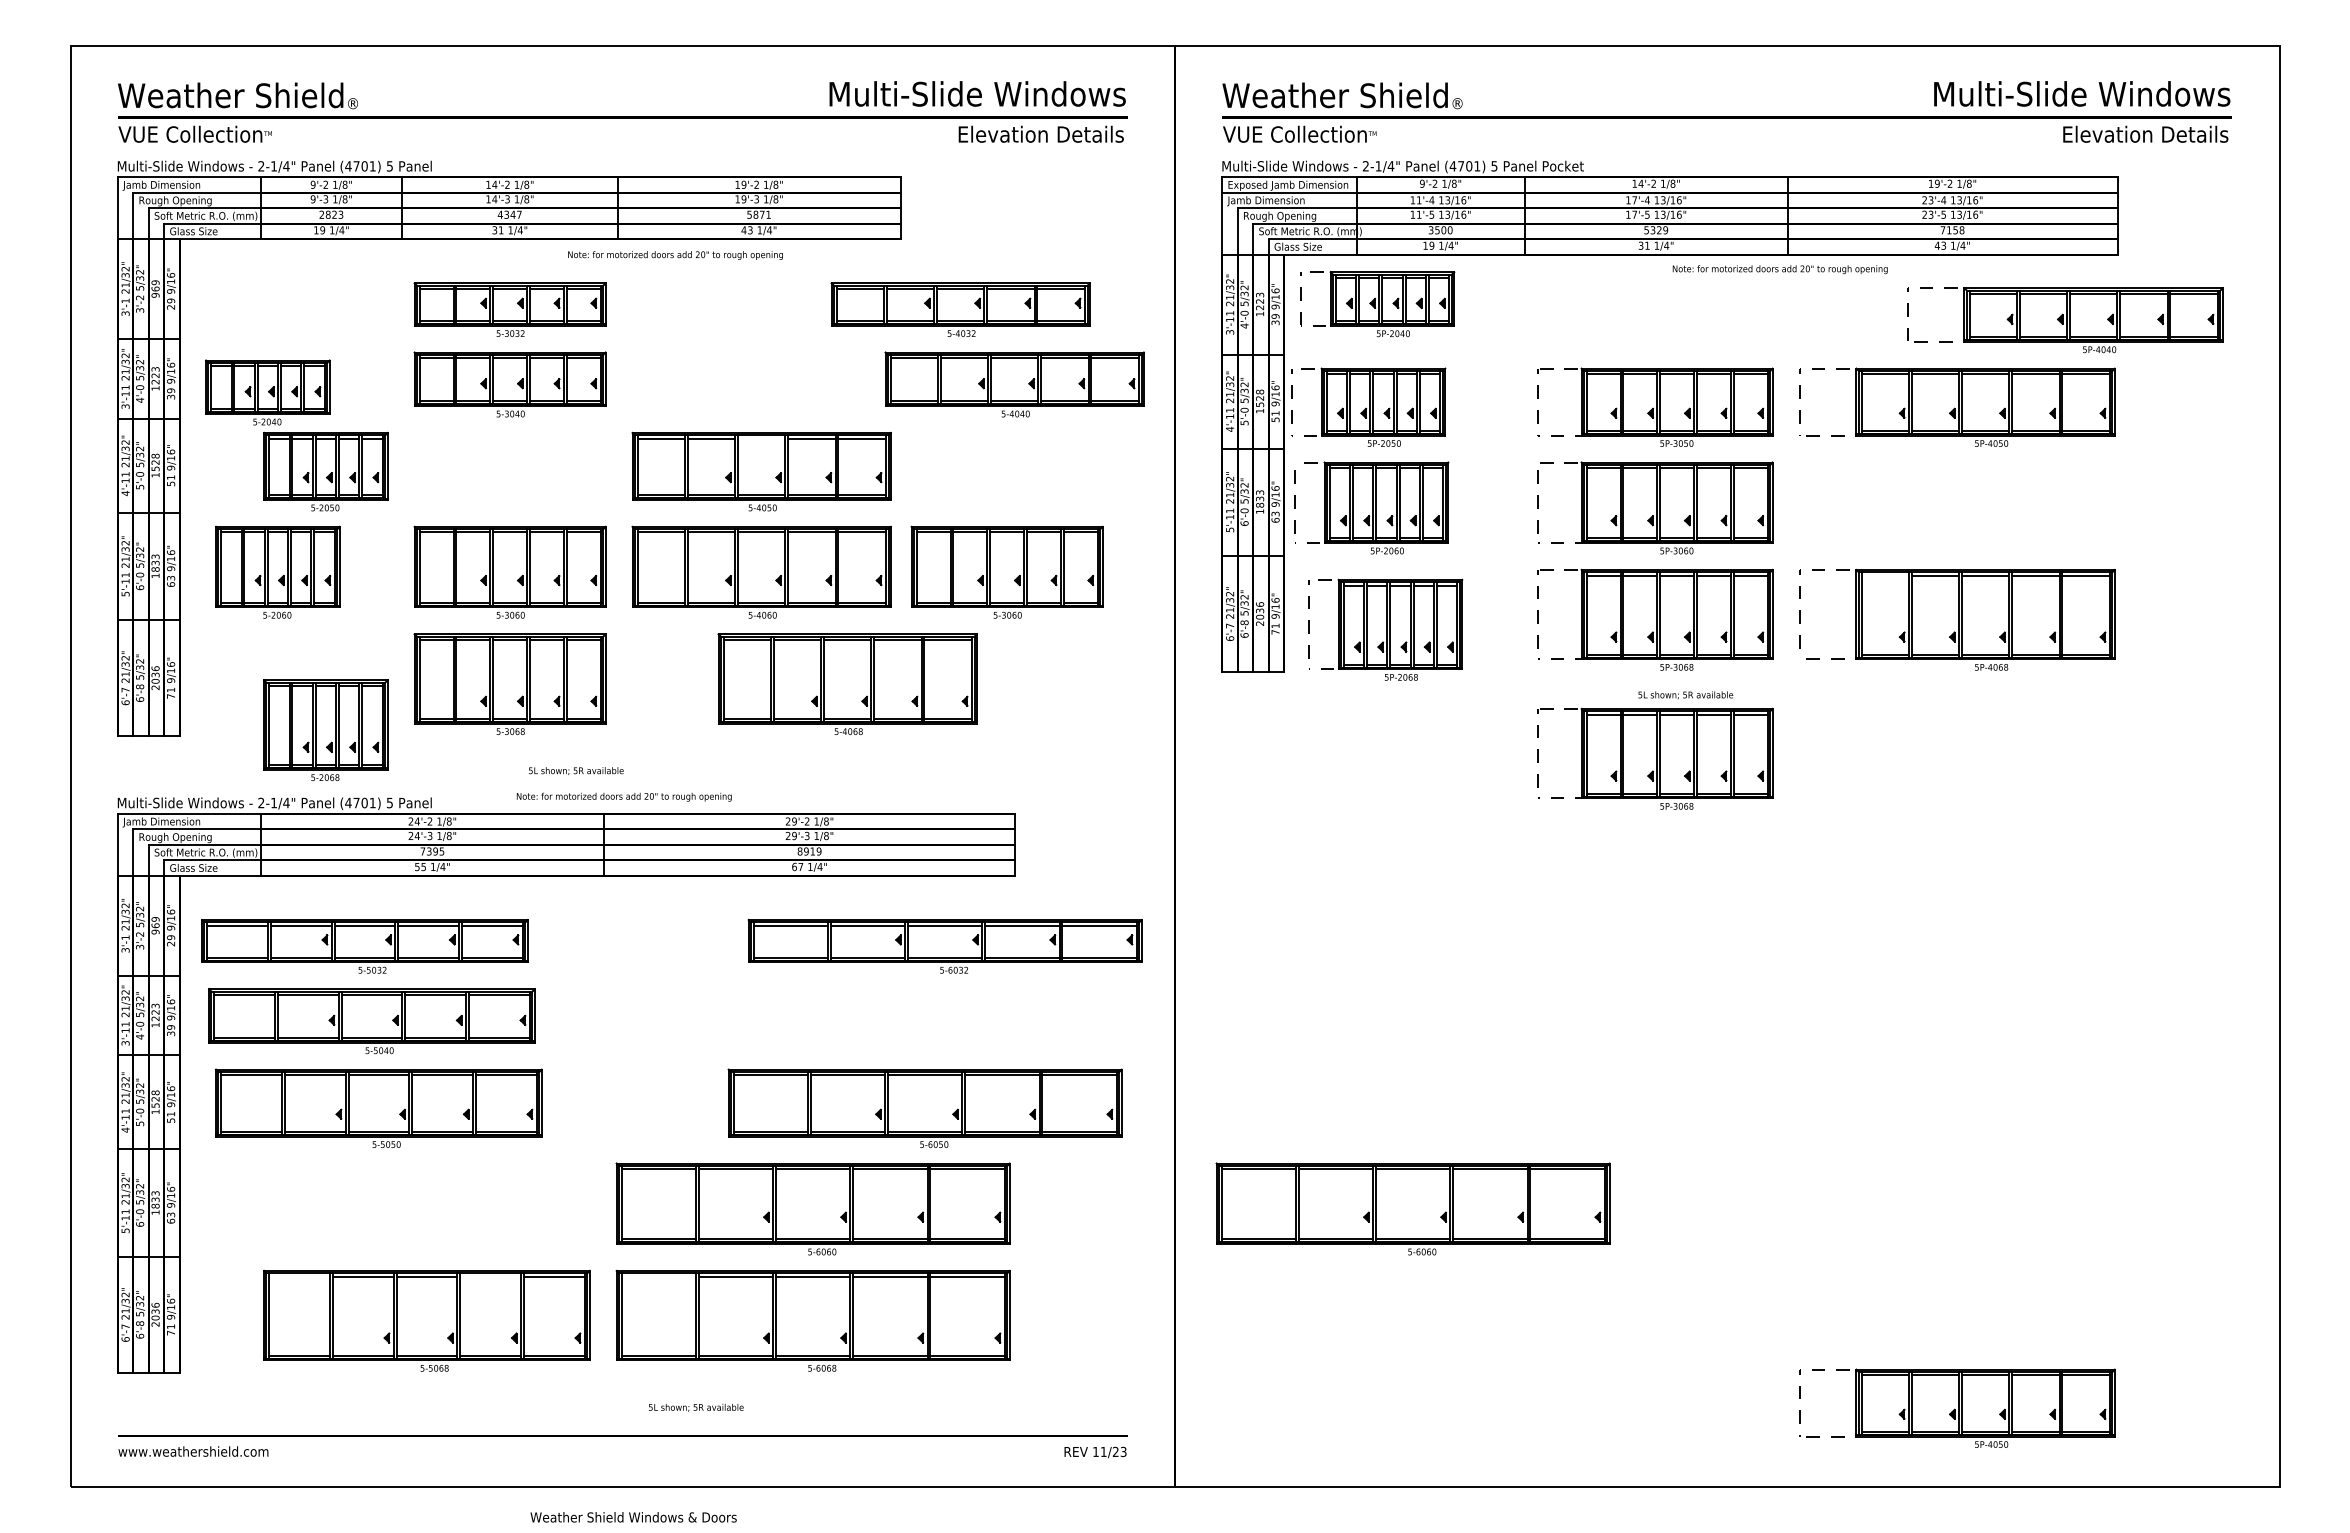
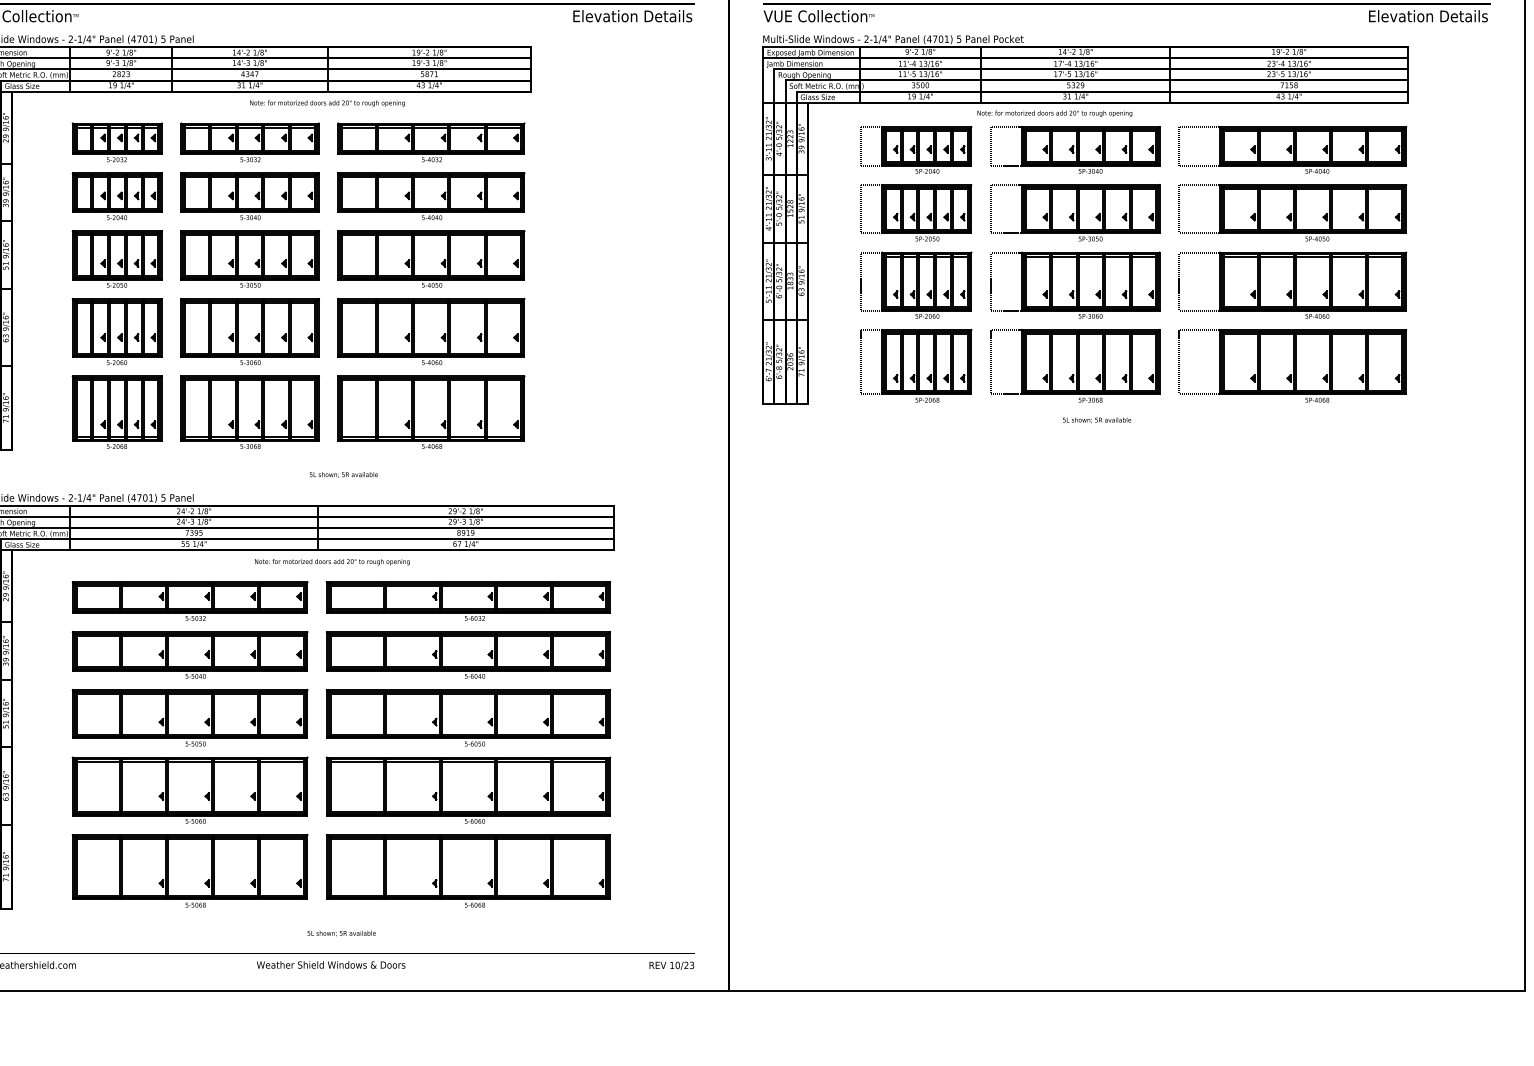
text: (675, 255) -> (327, 103), moved
text: (1779, 269) -> (1054, 113), moved
part: (1377, 304) -> (916, 150), moved
part: (325, 309) -> (117, 142), added
part: (960, 309) -> (431, 142), moved
part: (1655, 320) -> (1075, 150), added
part: (2065, 320) -> (1292, 150), moved
part: (1014, 384) -> (431, 196), moved
part: (267, 392) -> (117, 196), moved
part: (1368, 406) -> (916, 212), moved
line: (761, 438) -> (431, 235), added
part: (509, 471) -> (249, 259), added
part: (1371, 507) -> (916, 285), moved
part: (1957, 507) -> (1292, 285), added
part: (277, 571) -> (117, 331), moved
part: (1006, 571) -> (607, 331), removed
line: (1884, 575) -> (1240, 334), added
part: (1385, 629) -> (916, 365), moved
part: (847, 683) -> (431, 411), moved
part: (325, 729) -> (117, 411), moved
part: (1655, 758) -> (1075, 465), removed
text: (576, 770) -> (344, 474), moved
text: (623, 796) -> (331, 561), moved
part: (364, 946) -> (189, 601), moved
part: (944, 946) -> (467, 601), moved
part: (371, 1021) -> (189, 655), moved
part: (812, 1021) -> (467, 655), added
part: (378, 1107) -> (189, 717), moved
part: (924, 1107) -> (467, 717), moved
part: (426, 1208) -> (189, 790), added
part: (1412, 1208) -> (900, 790), removed
line: (299, 1276) -> (98, 839), added
line: (490, 1276) -> (235, 839), added
line: (658, 1276) -> (356, 839), added
text: (696, 1407) -> (341, 933), moved
part: (1957, 1407) -> (1292, 933), removed
text: (1103, 1451) -> (677, 965), 11/23 -> 10/23
text: (633, 1517) -> (331, 965), moved

